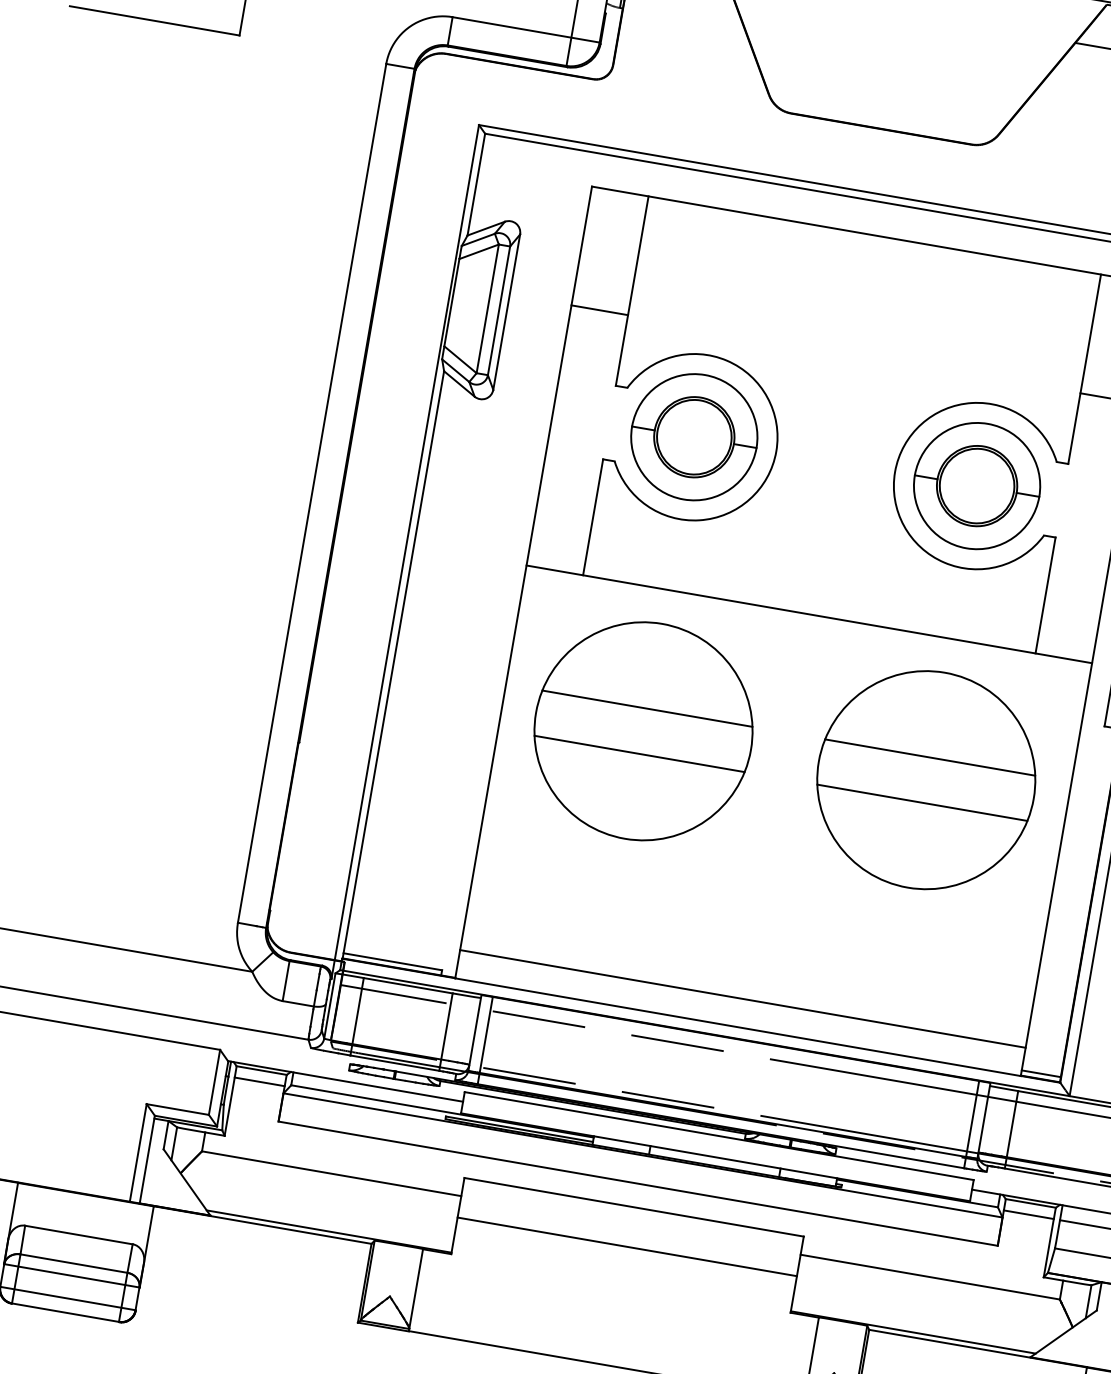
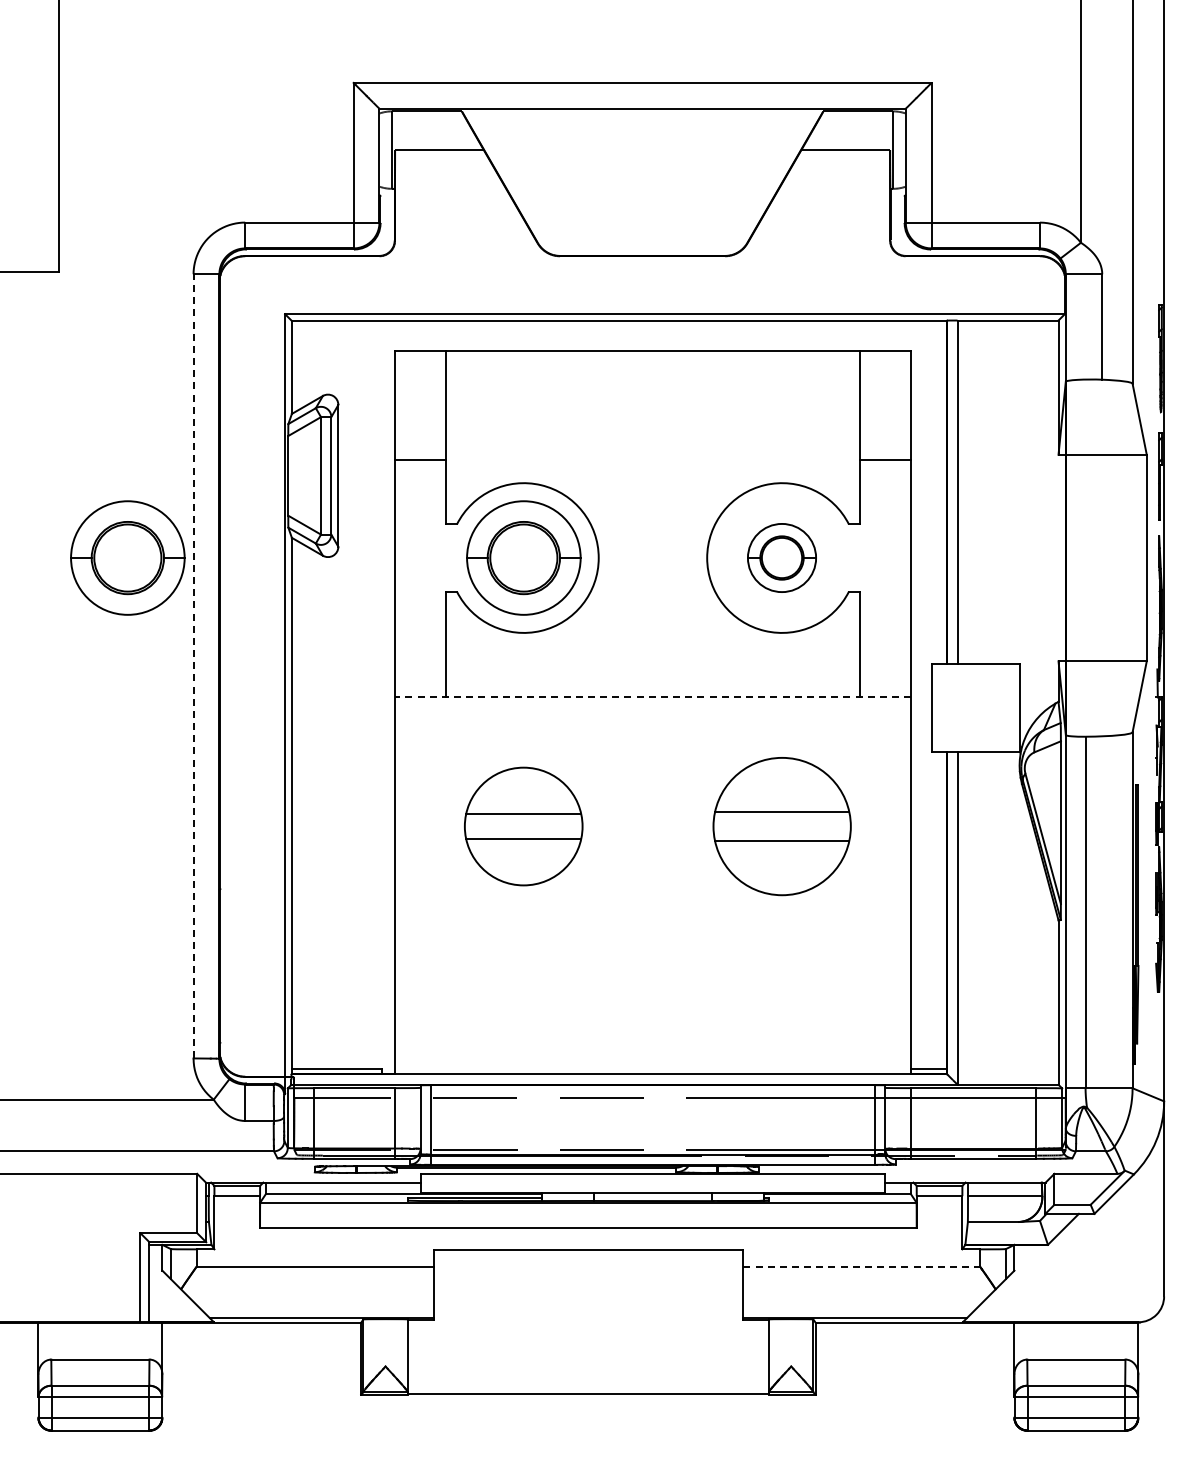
part: (260, 361) -> (127, 557), added
part: (976, 485) -> (781, 557), size x0.6
line: (312, 492) -> (193, 665), solid -> dashed
line: (808, 614) -> (652, 697), solid -> dashed
part: (643, 731) -> (523, 826), size x0.6
part: (926, 780) -> (782, 826), size x0.7
line: (742, 998) -> (652, 1048), removed
line: (627, 1247) -> (588, 1286), removed
line: (931, 1277) -> (862, 1266), solid -> dashed

